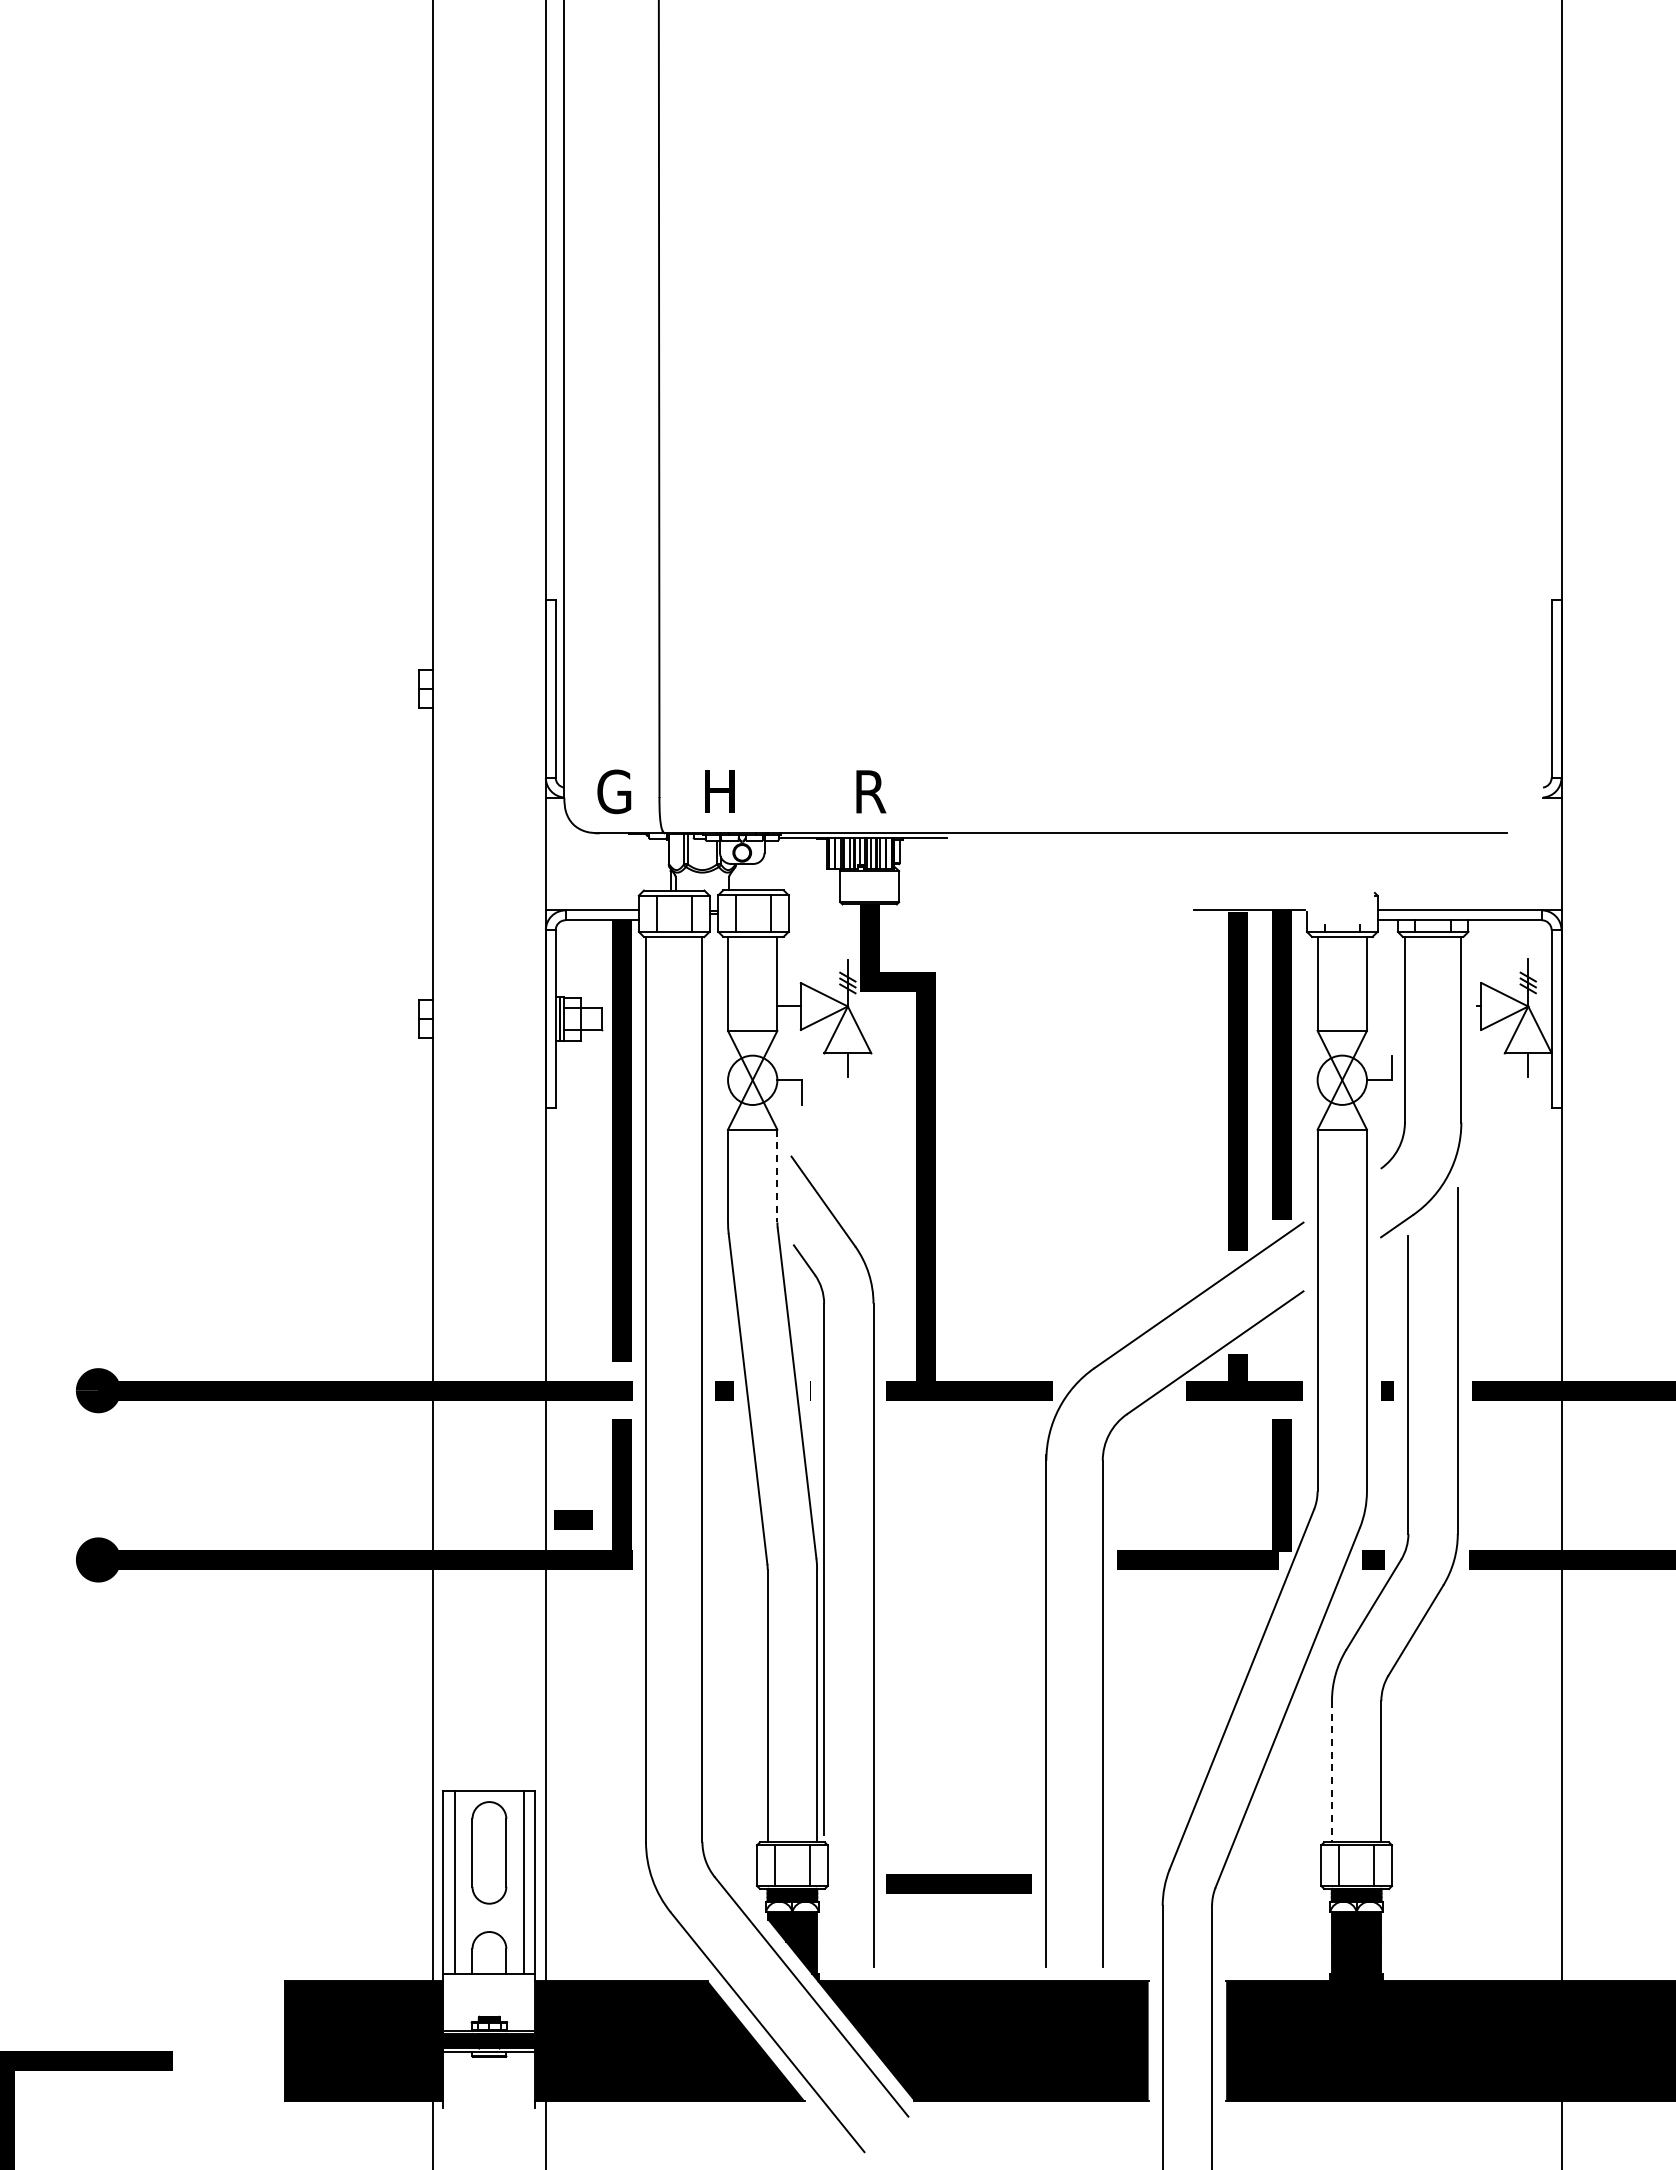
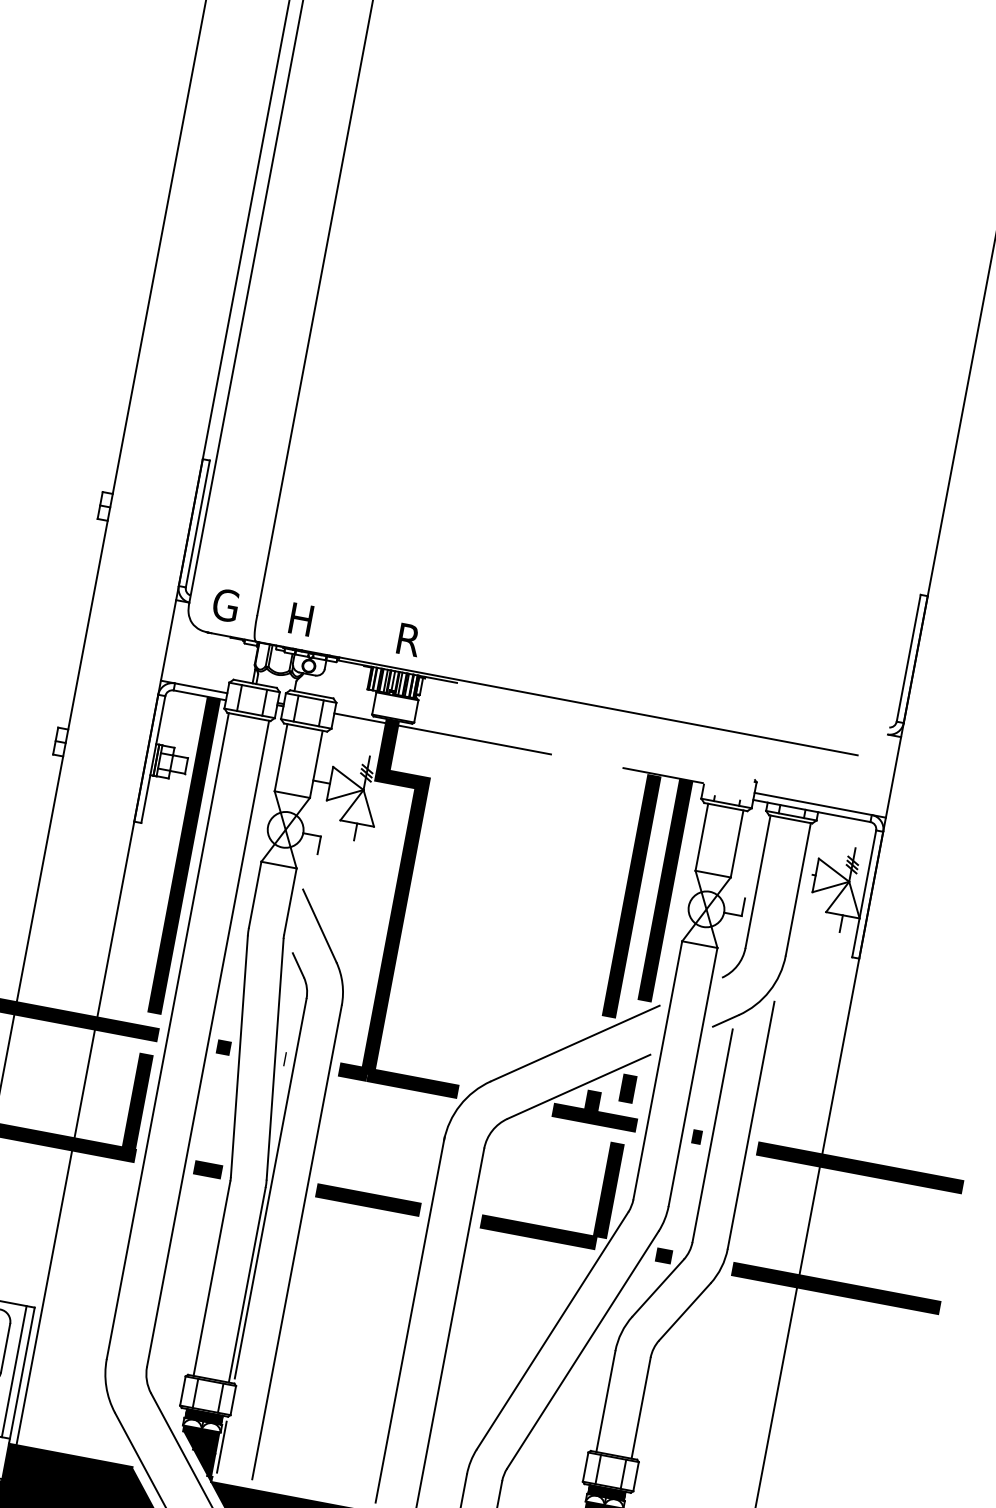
line: (940, 910) -> (442, 734), added
line: (777, 1176) -> (290, 901), dashed -> solid
line: (1281, 1342) -> (627, 1088), added
line: (573, 1519) -> (208, 1169), moved
line: (1331, 1771) -> (605, 1401), dashed -> solid
line: (958, 1883) -> (367, 1199), moved
line: (824, 1931) -> (222, 1447), added

